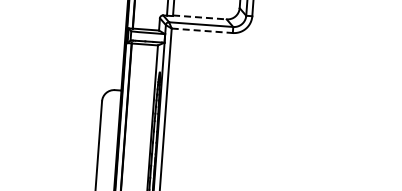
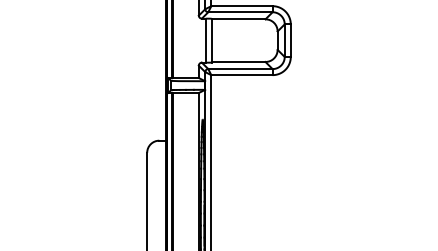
line: (199, 17) -> (238, 62), dashed -> solid
line: (201, 31) -> (241, 75), dashed -> solid

